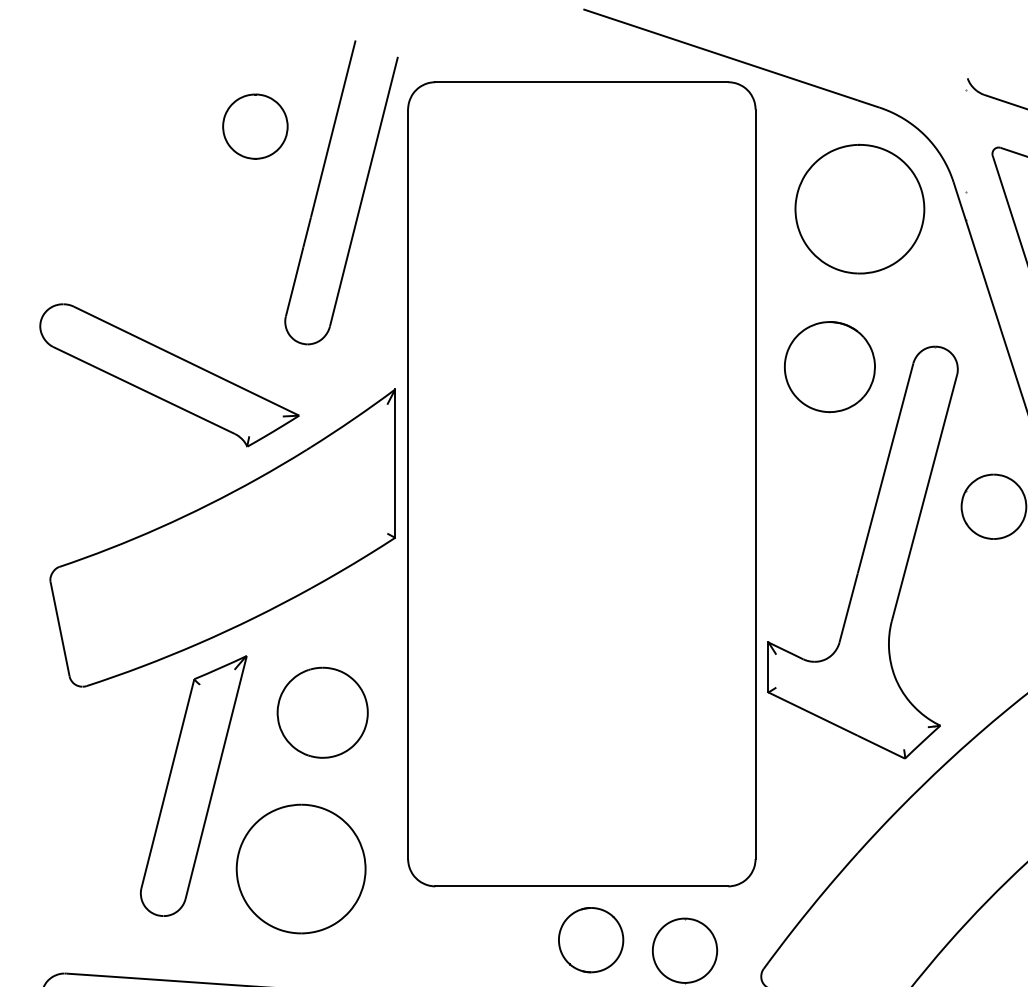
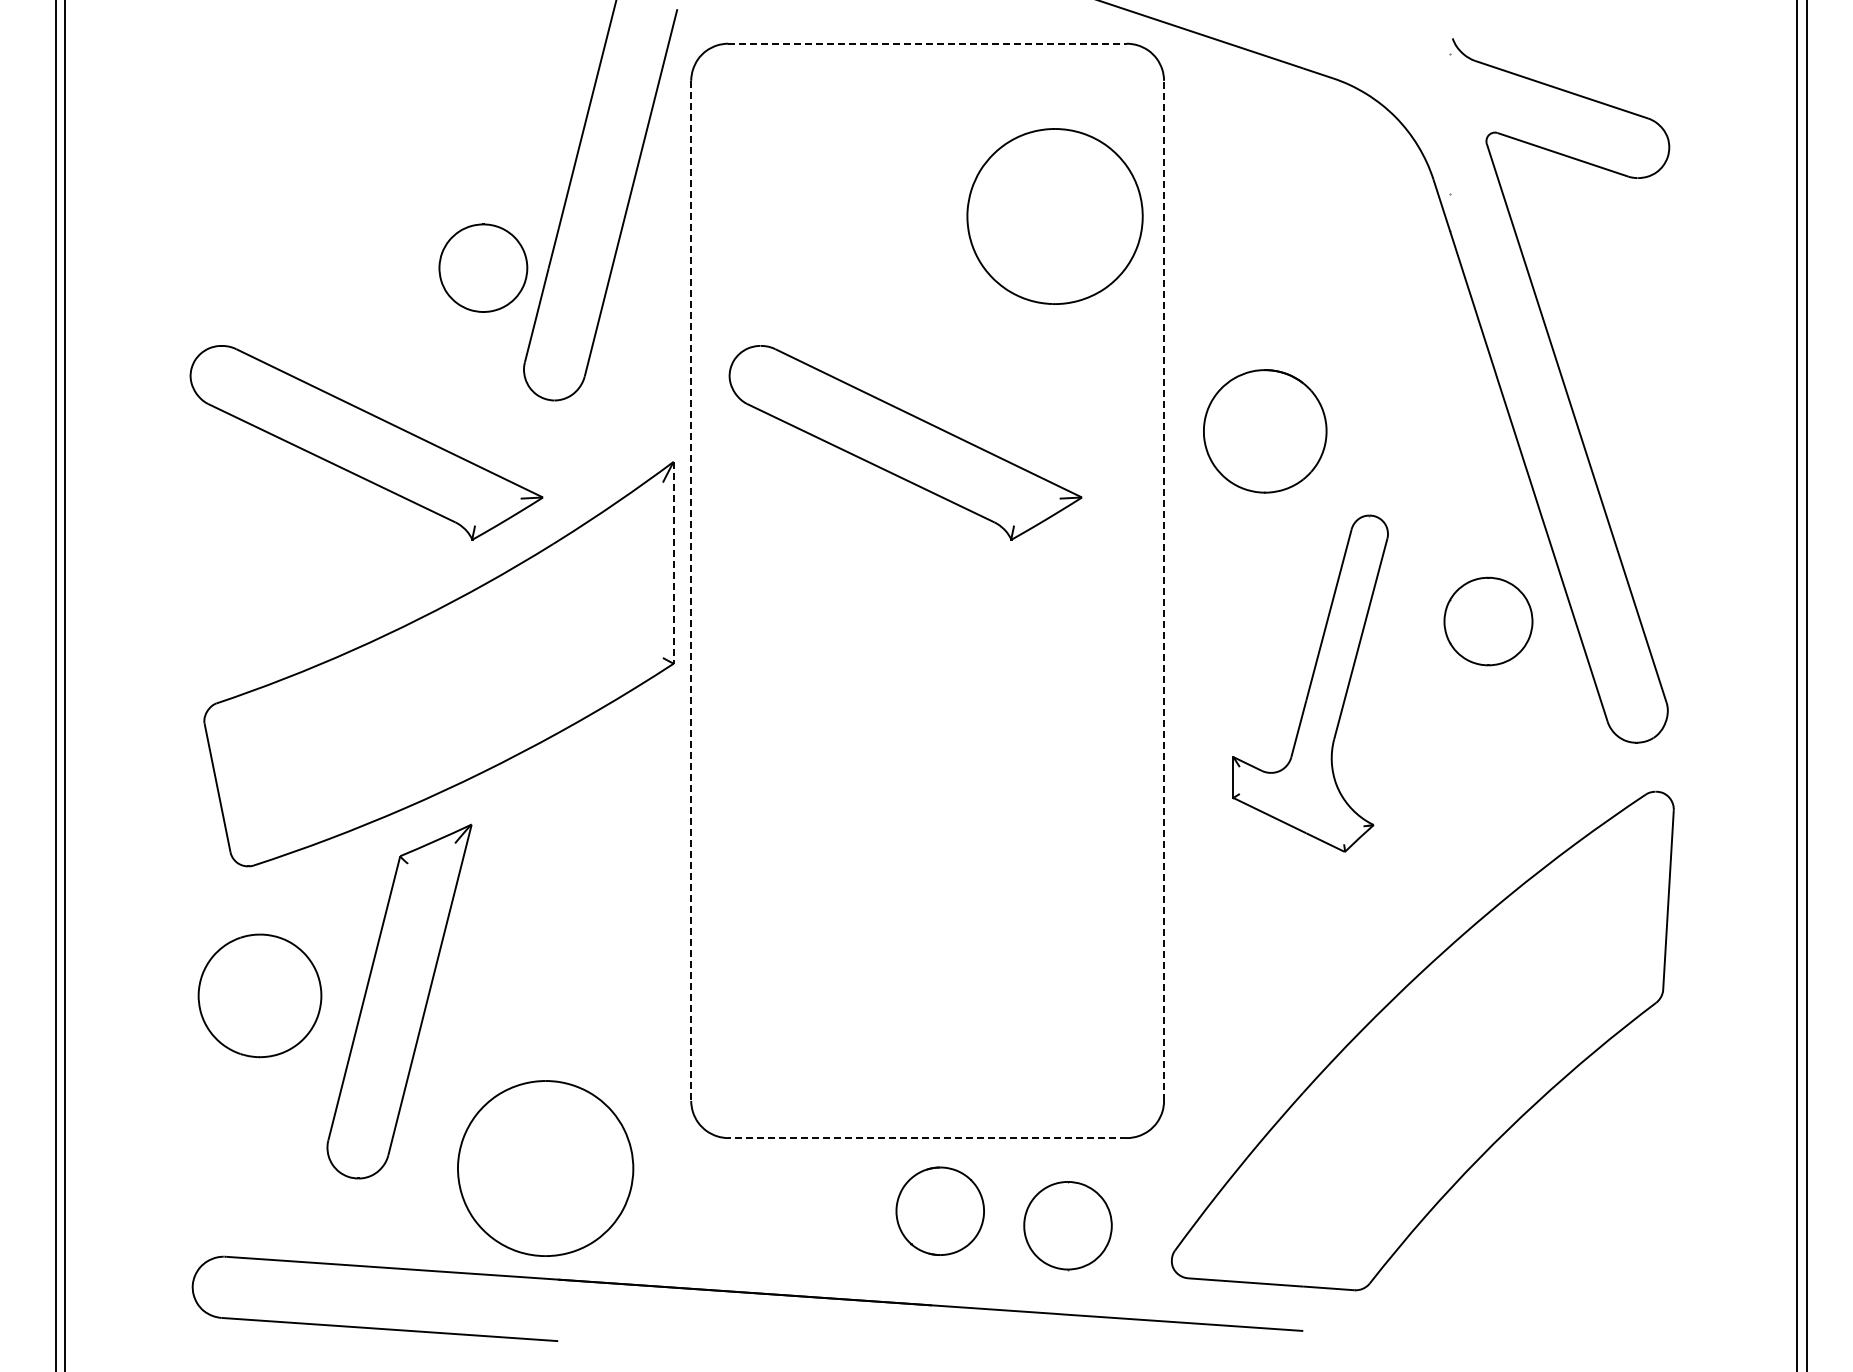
line: (582, 82) -> (928, 43), solid -> dashed
part: (255, 126) -> (483, 267), moved
part: (859, 209) -> (1054, 216), moved
part: (565, 375) -> (905, 442), added
line: (395, 463) -> (673, 562), solid -> dashed
line: (755, 483) -> (1164, 590), solid -> dashed
line: (408, 484) -> (691, 591), solid -> dashed
part: (863, 552) -> (1310, 683), size x0.6
part: (322, 712) -> (259, 995), moved
part: (301, 869) -> (545, 1168), moved
line: (581, 886) -> (927, 1138), solid -> dashed

